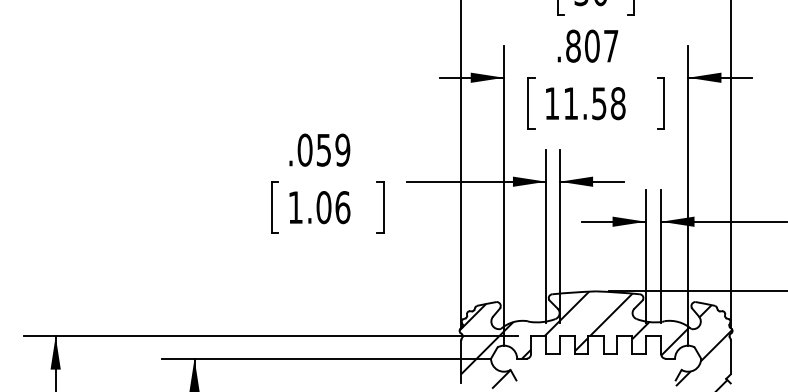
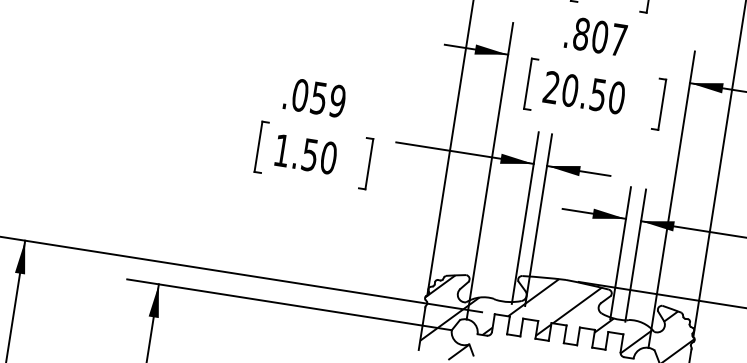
text: (585, 103) -> (584, 92), 11.58 -> 20.50
text: (333, 207) -> (319, 156), 1.06 -> 1.50

